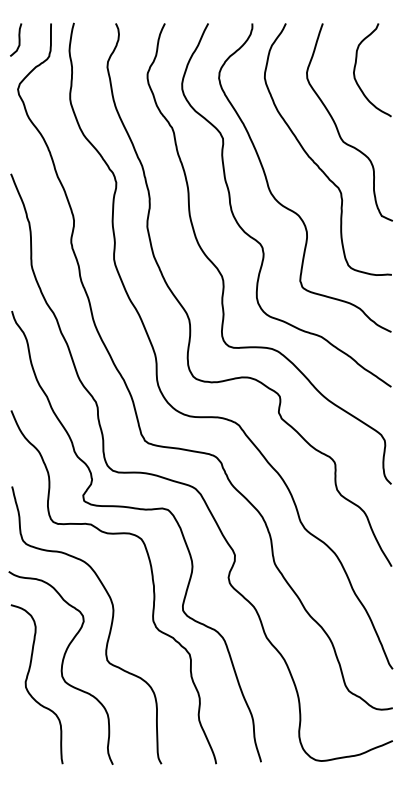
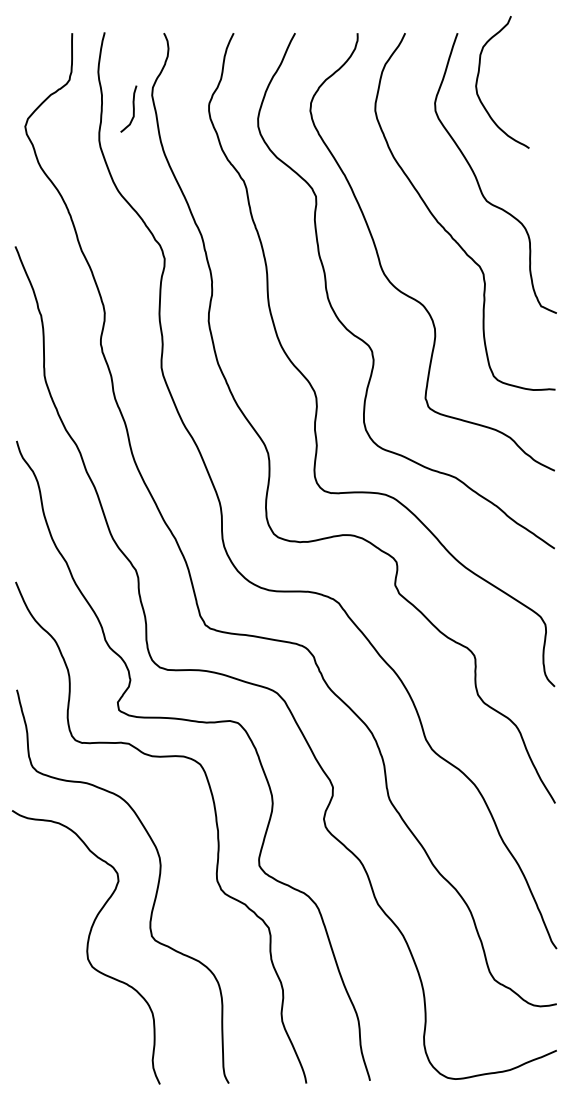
curve: (18, 39) -> (132, 108), moved
curve: (356, 65) -> (479, 75), moved
curve: (27, 687) -> (38, 974), removed

